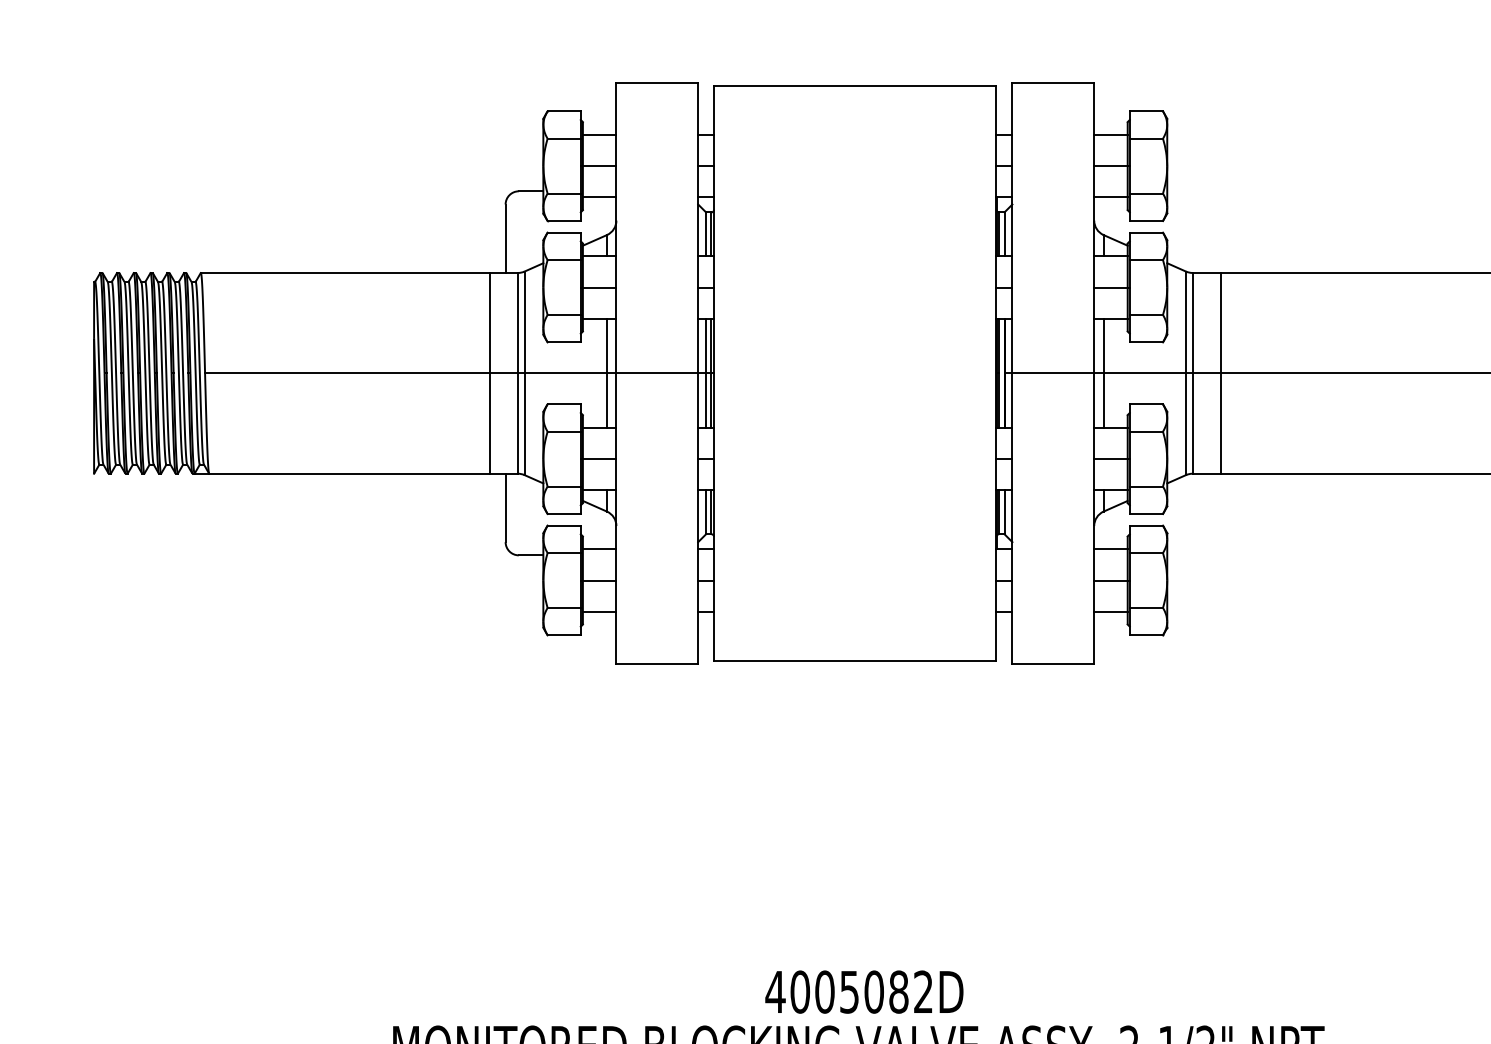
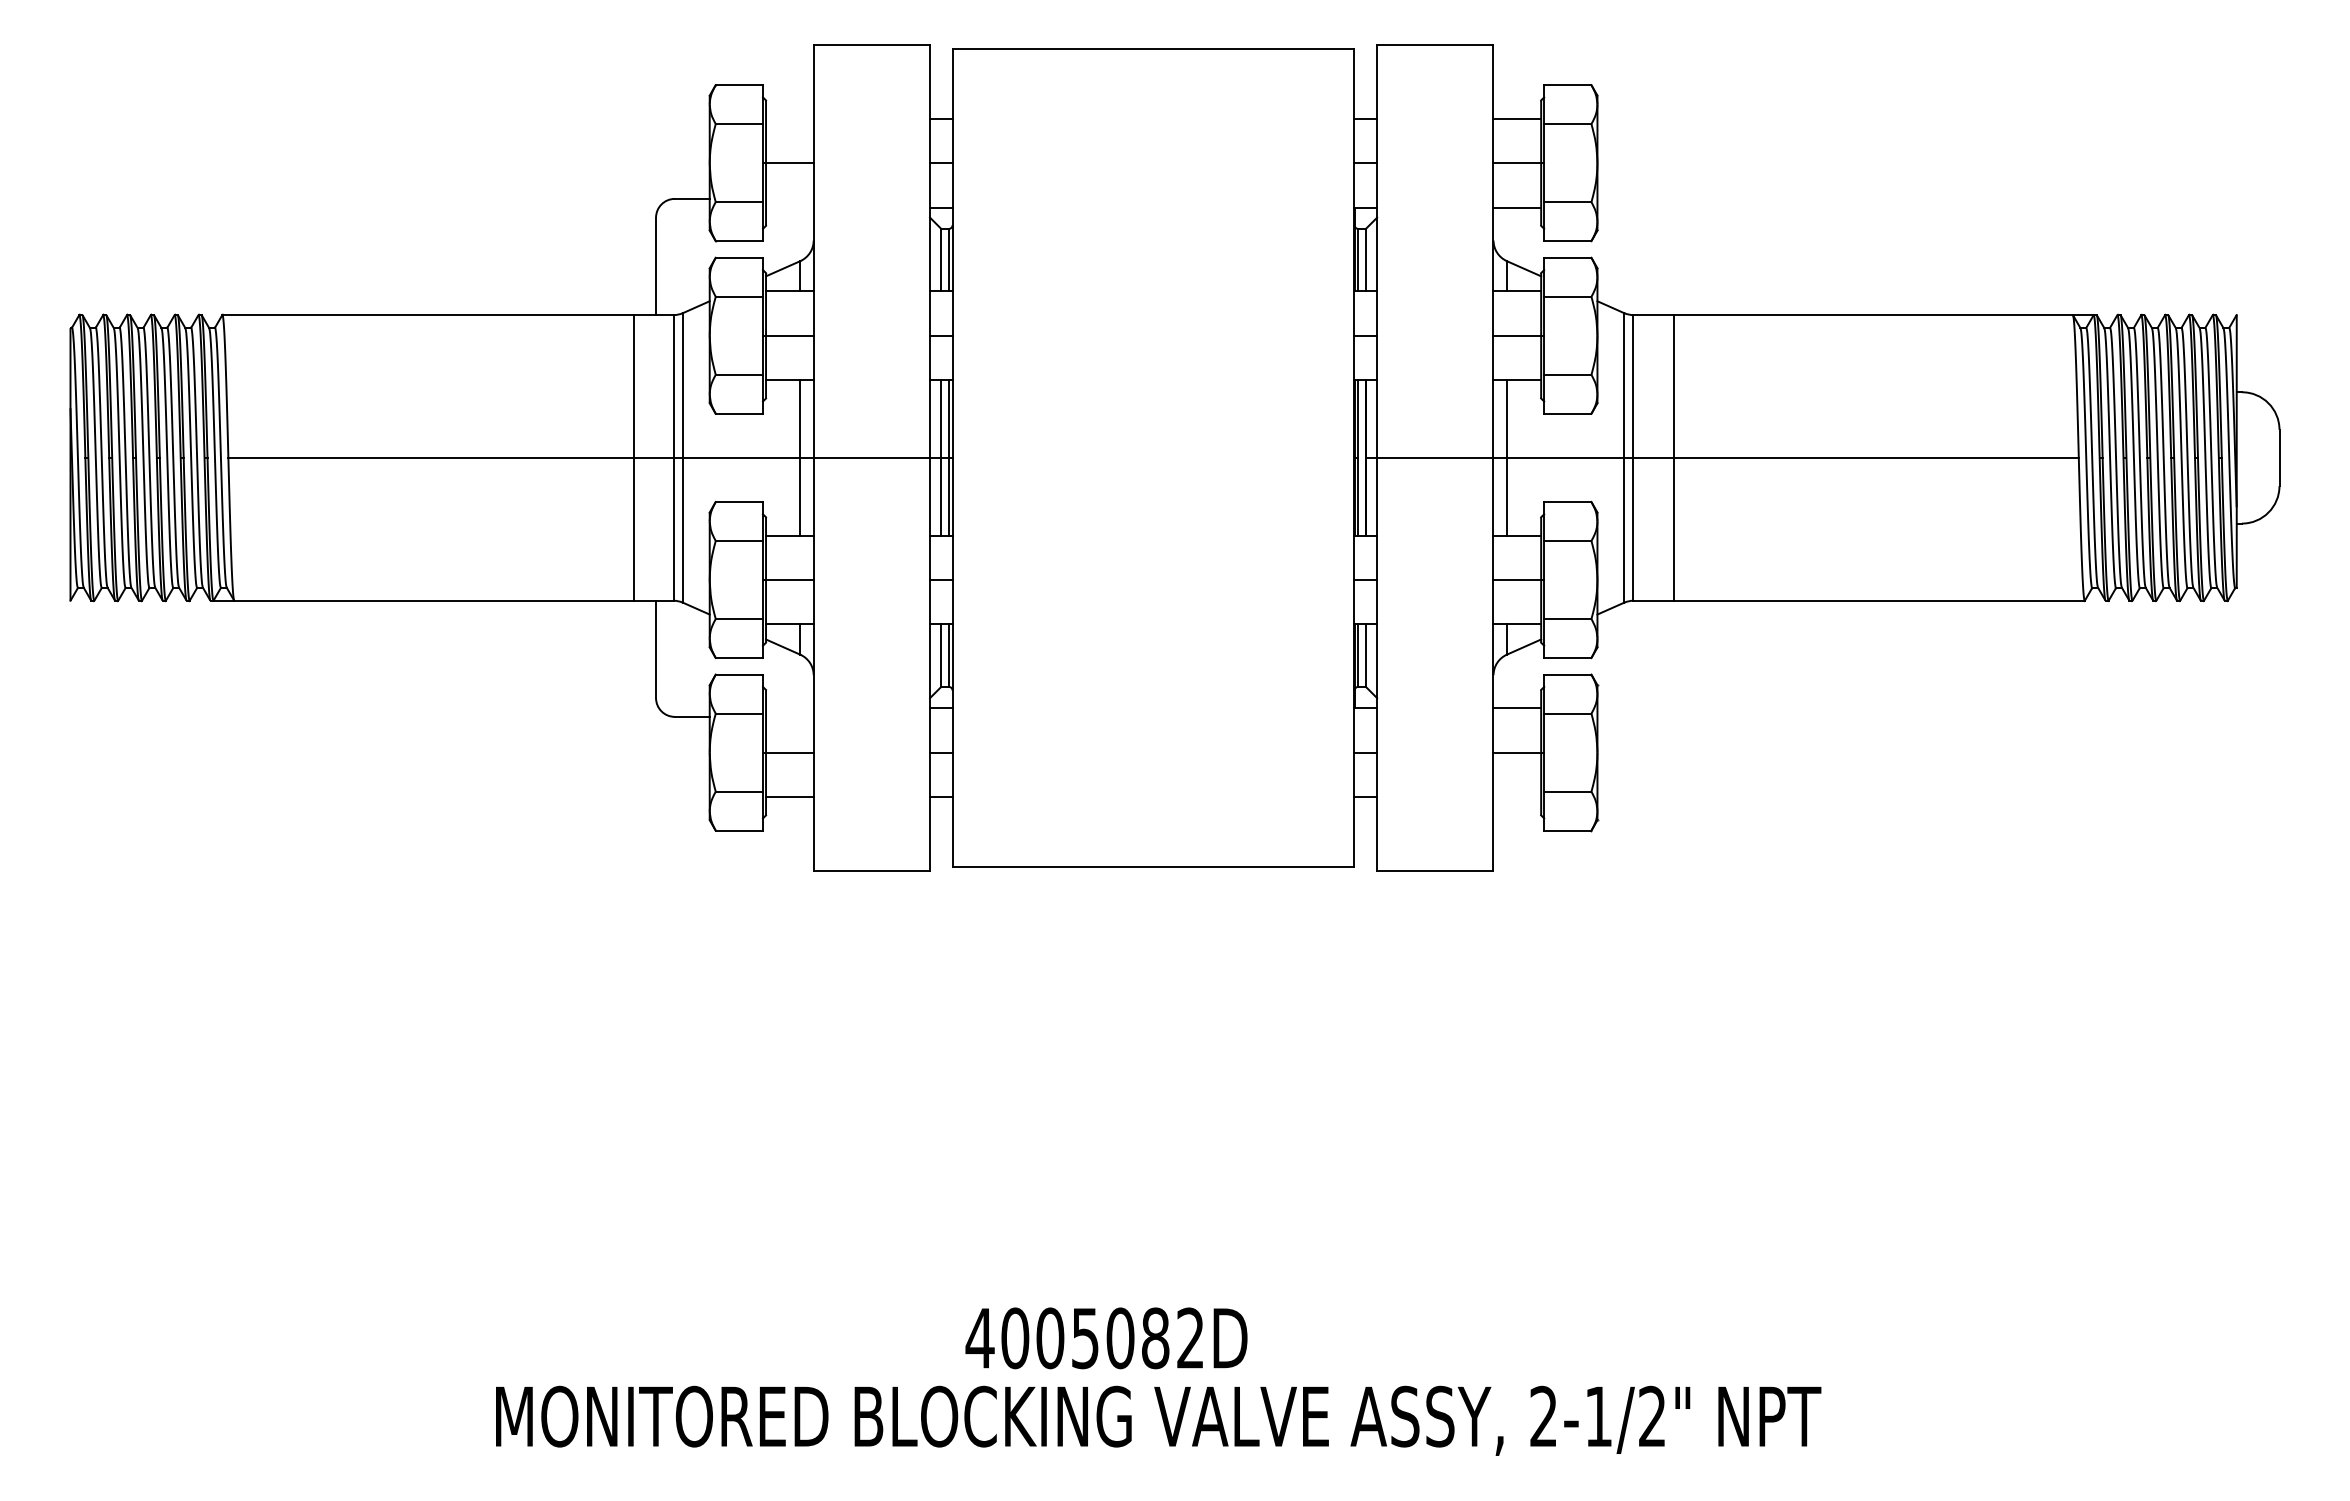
line: (599, 134) -> (789, 118), removed
line: (599, 197) -> (789, 207), removed
line: (599, 549) -> (789, 708), removed
line: (1111, 612) -> (1517, 797), removed
text: (864, 992) -> (1106, 1338), moved

